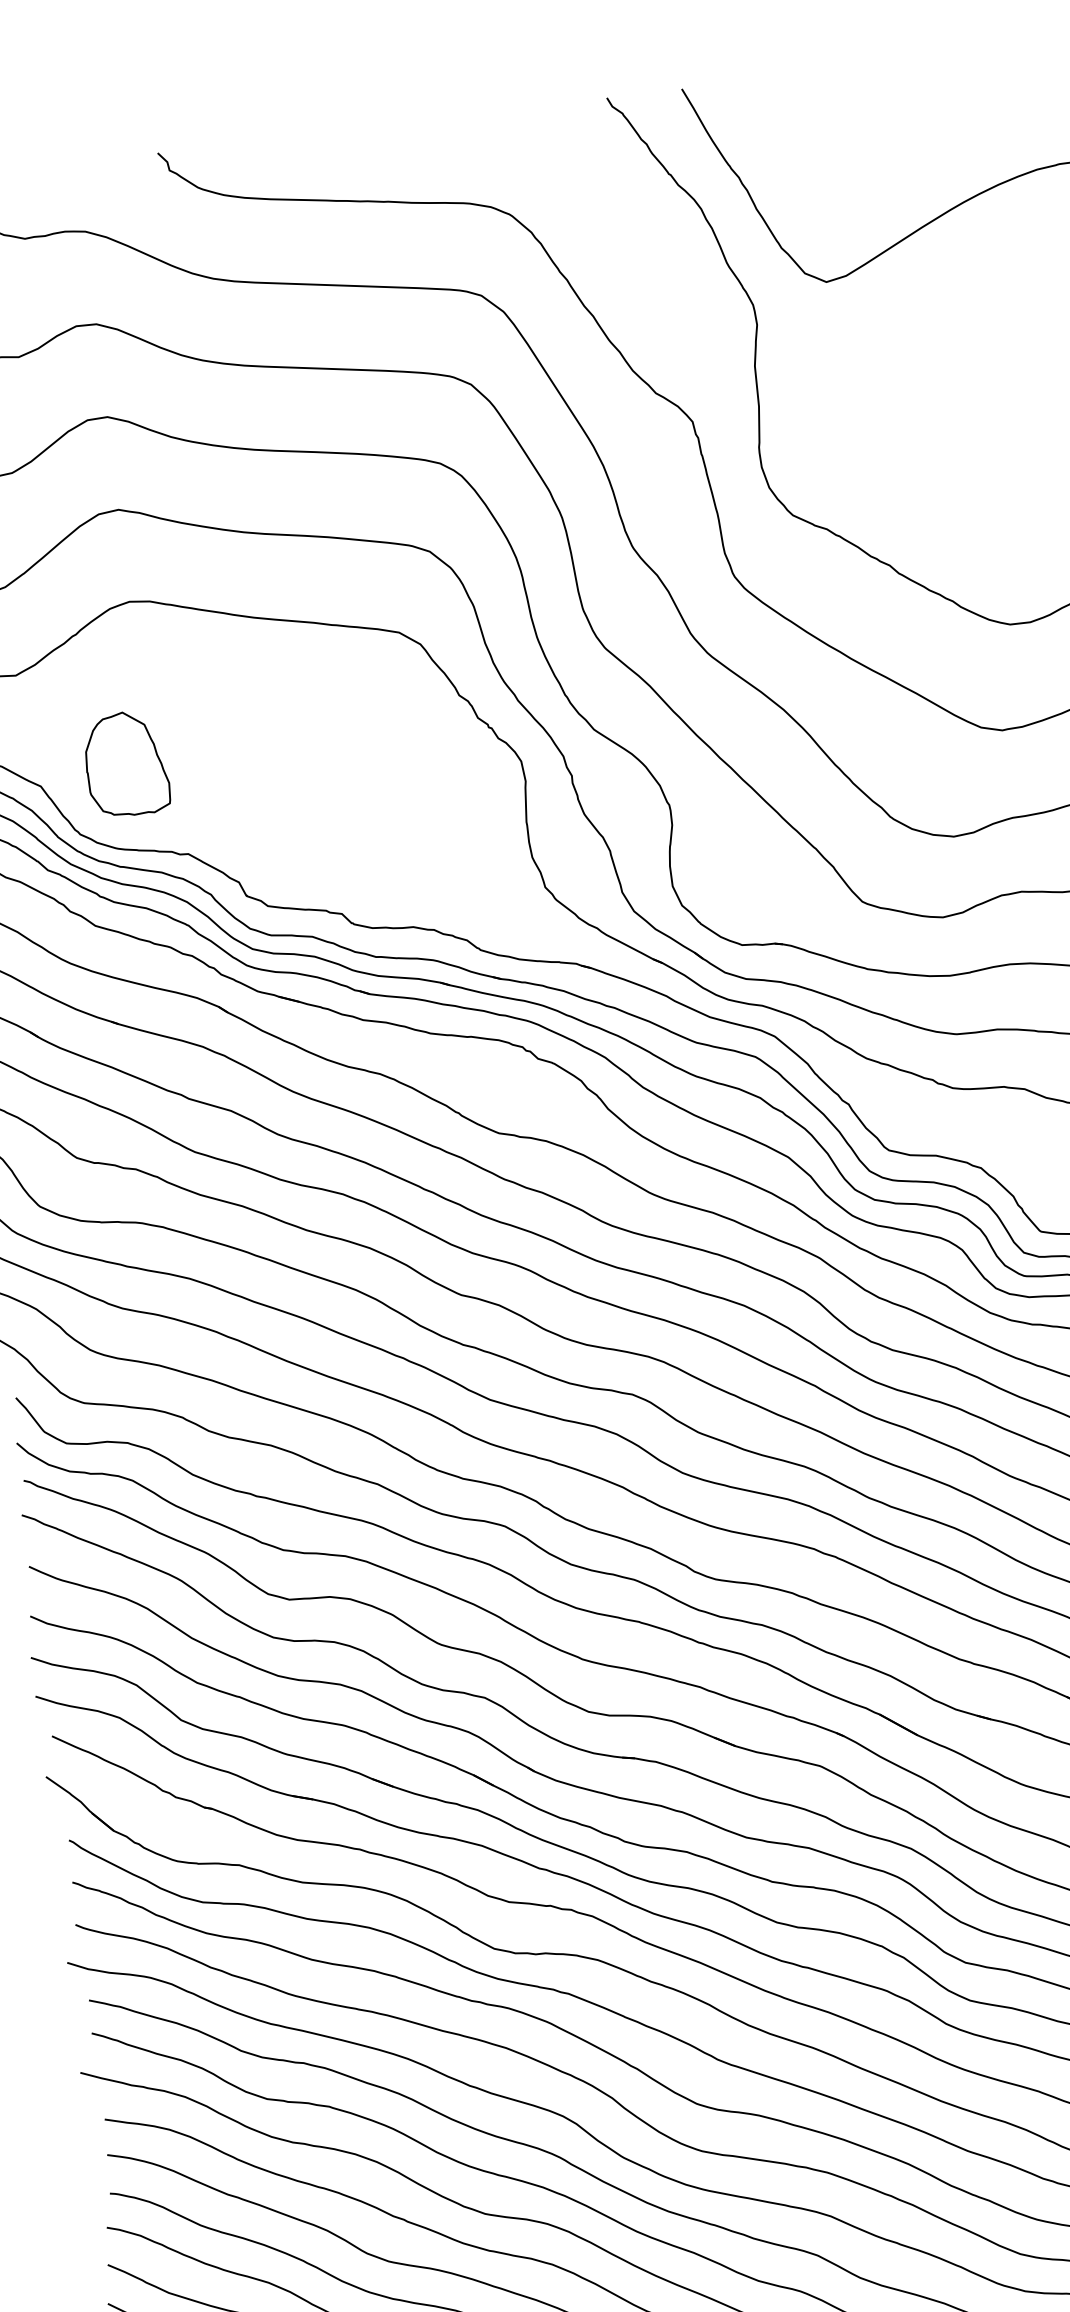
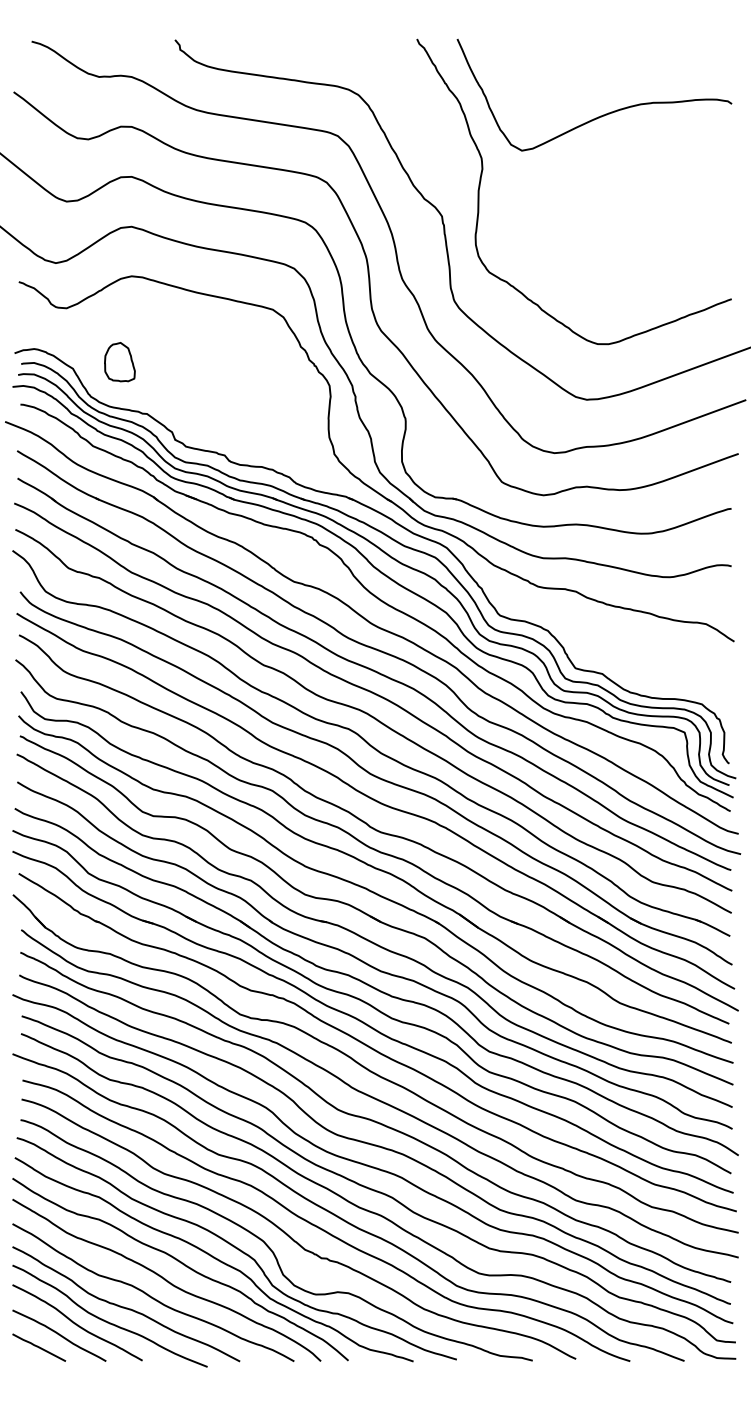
part: (125, 762) -> (119, 361), size x0.7

